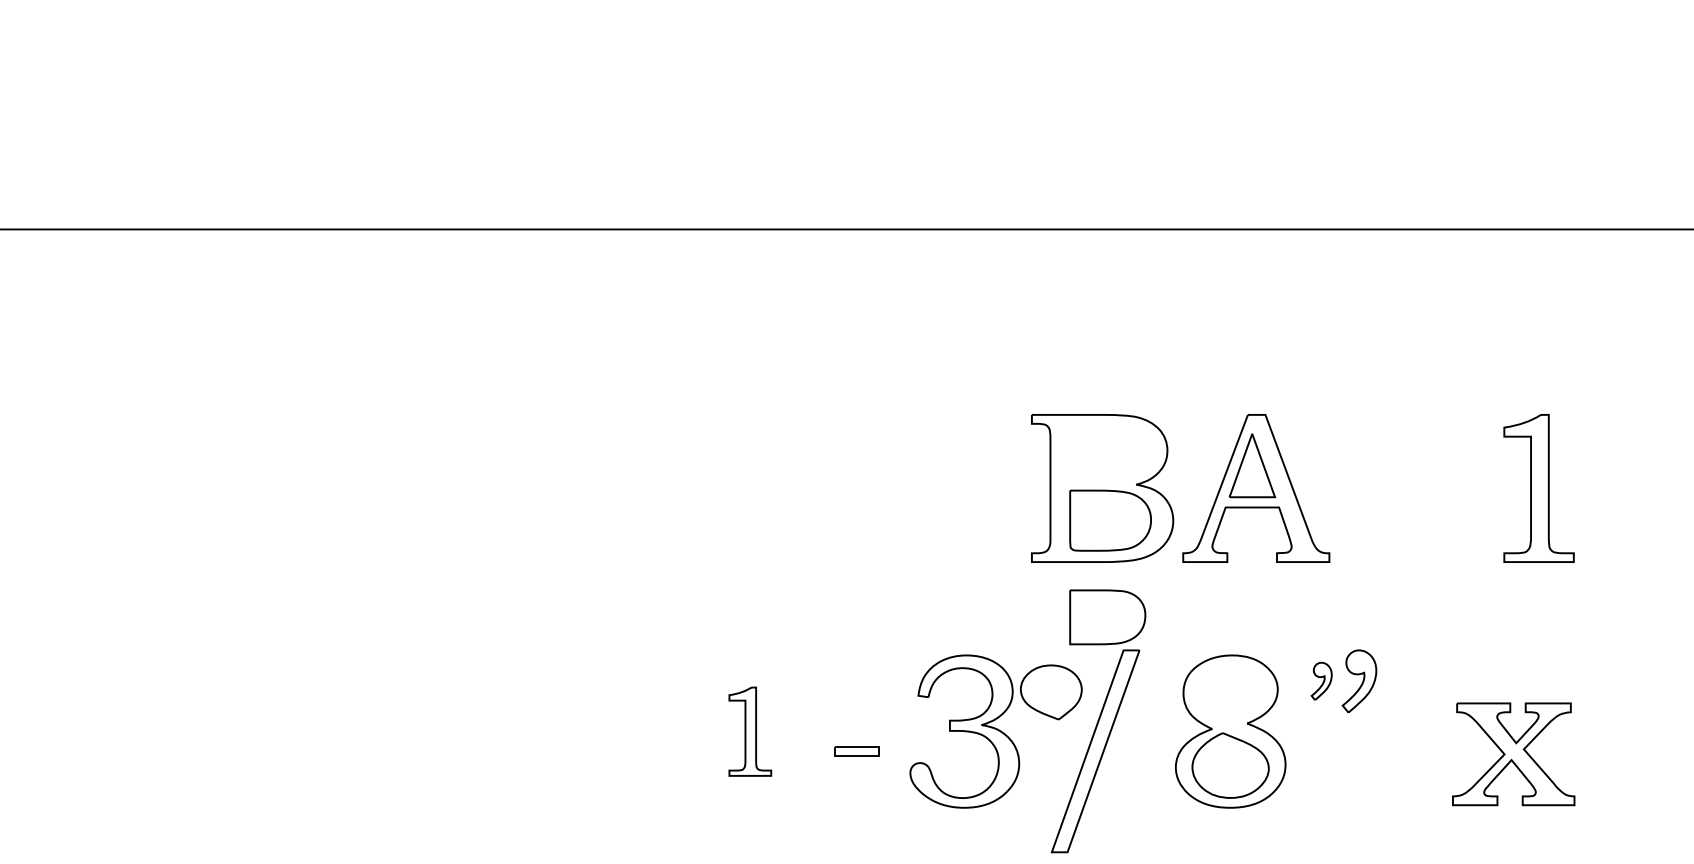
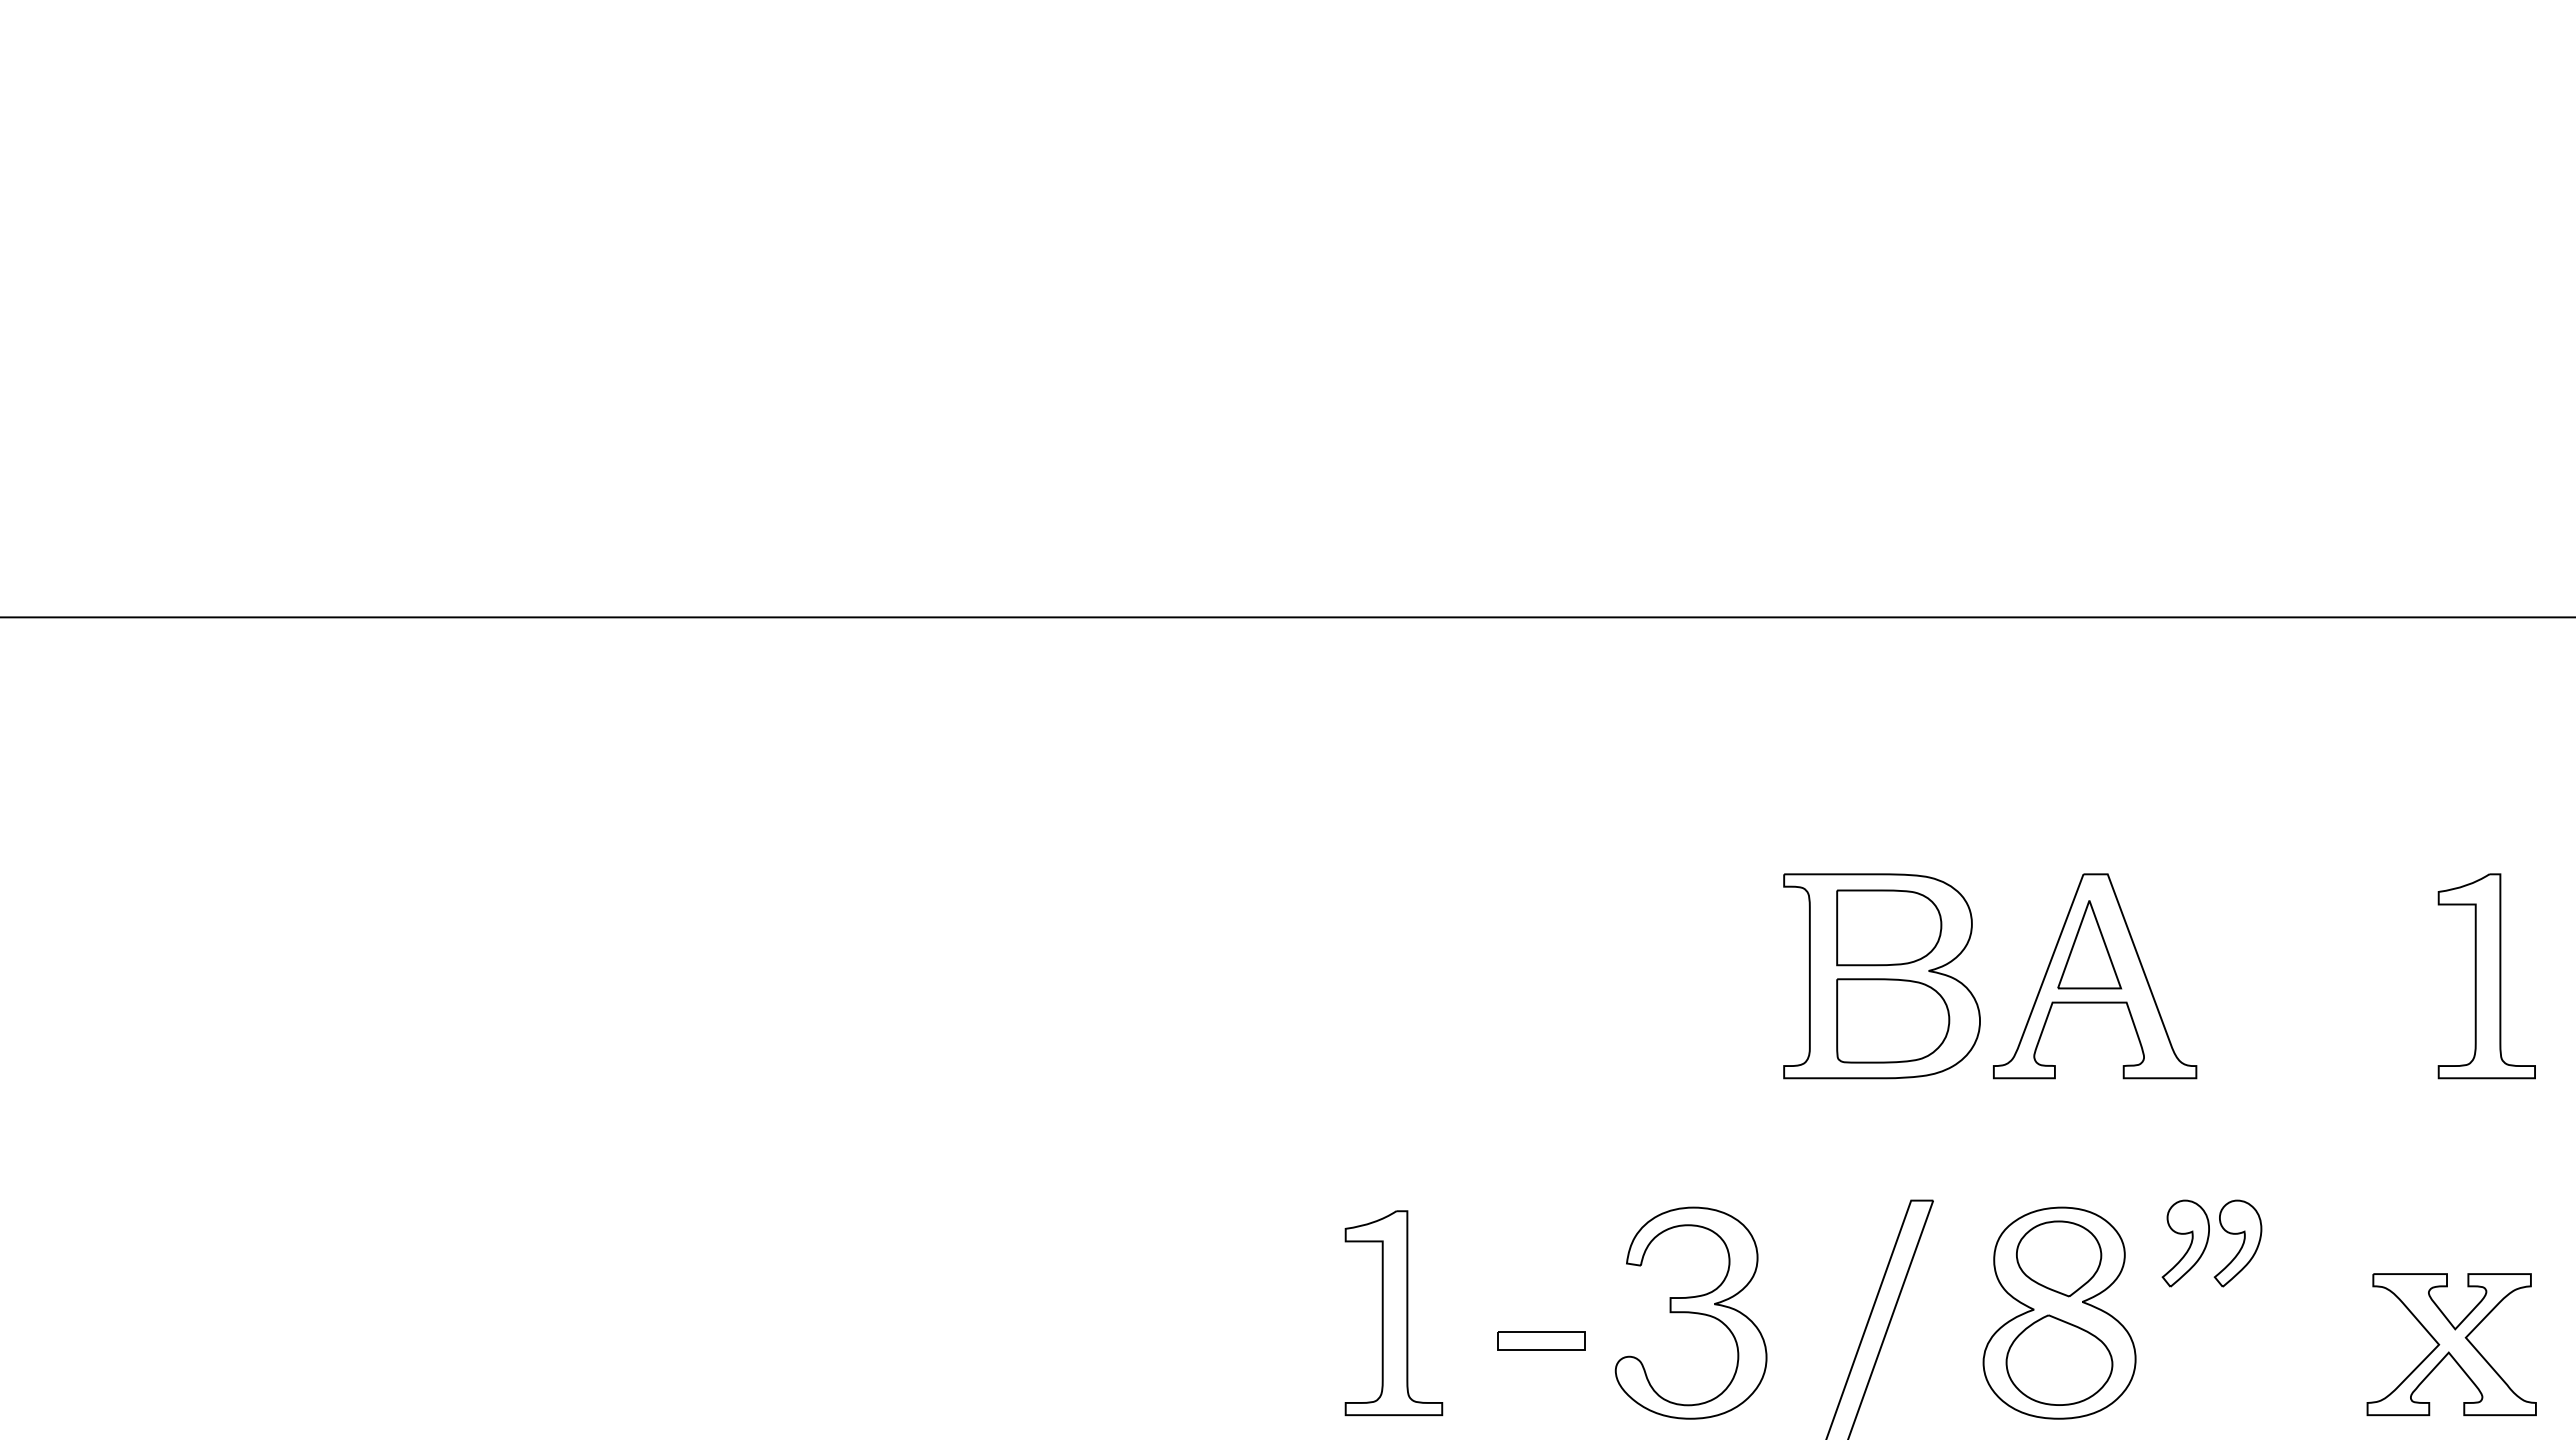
part: (1107, 617) -> (1889, 927), moved
part: (1321, 681) -> (2185, 1243), size x1.67
part: (1051, 692) -> (2059, 1258), moved
part: (749, 731) -> (1393, 1313), size x1.67
part: (856, 751) -> (1541, 1340), size x1.43

